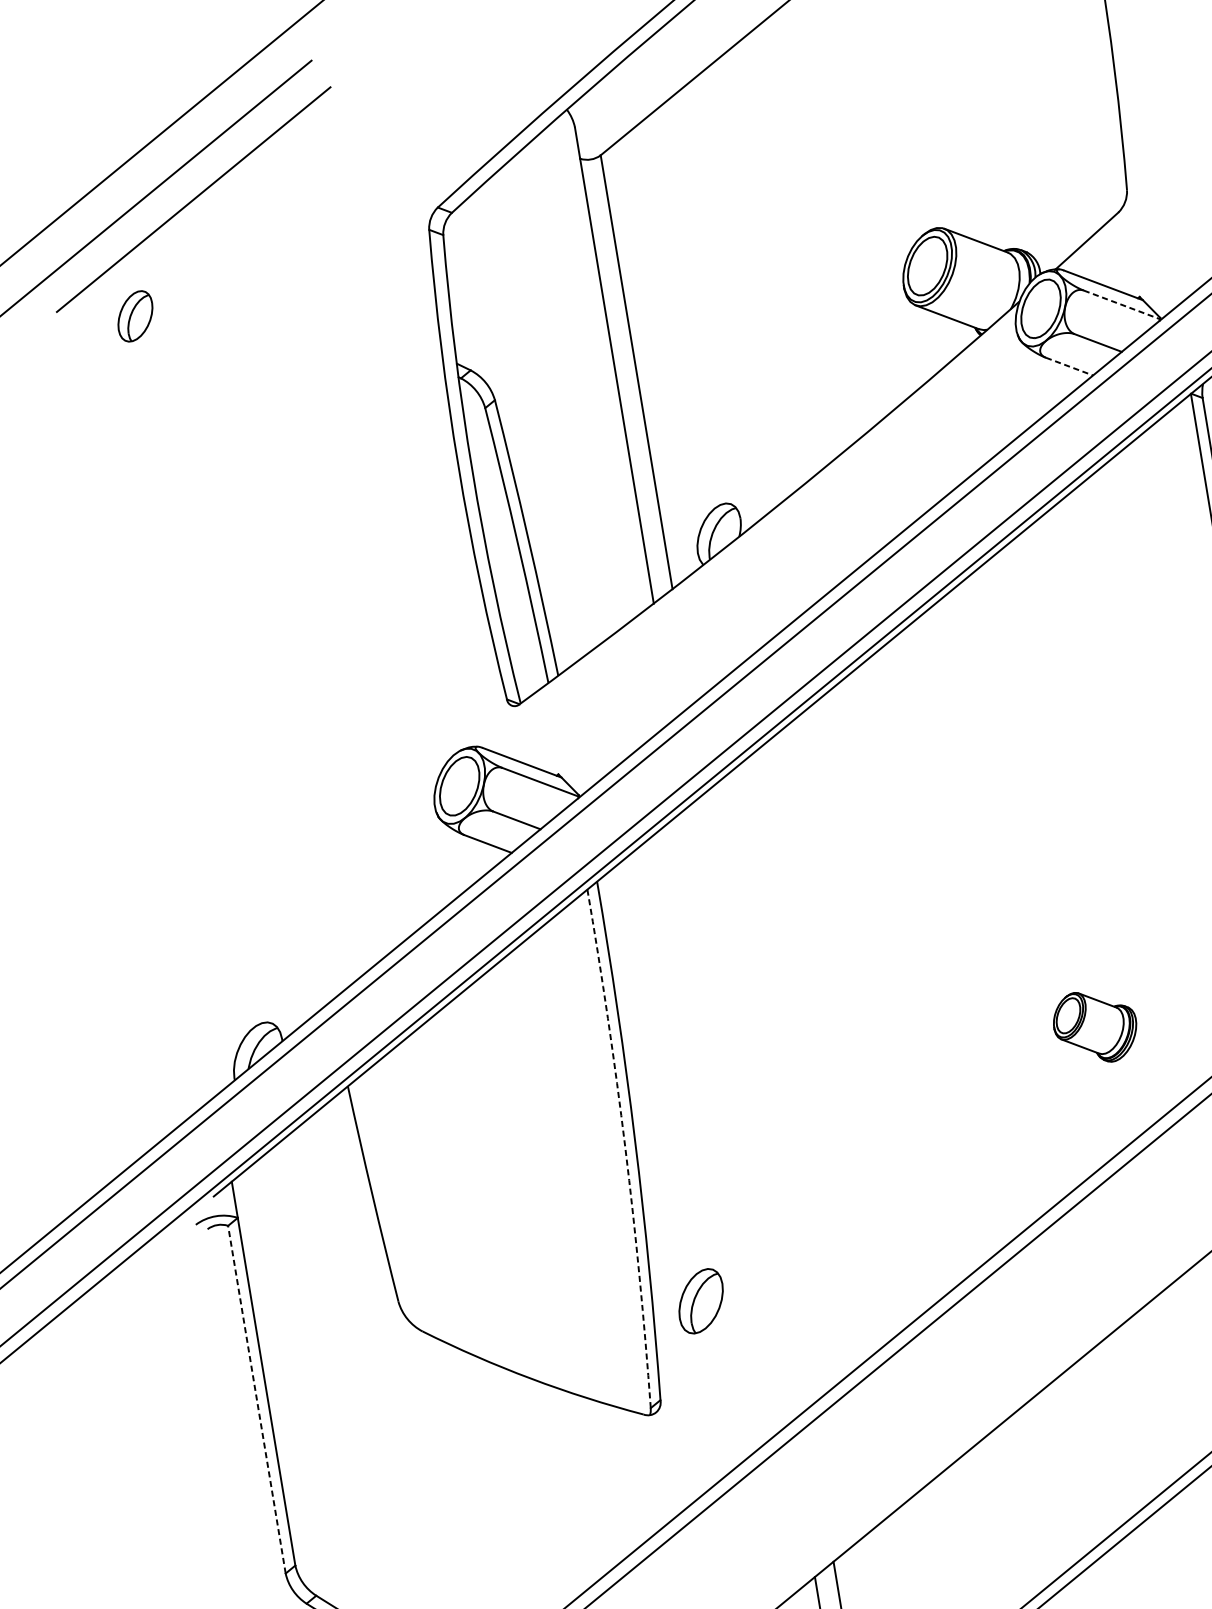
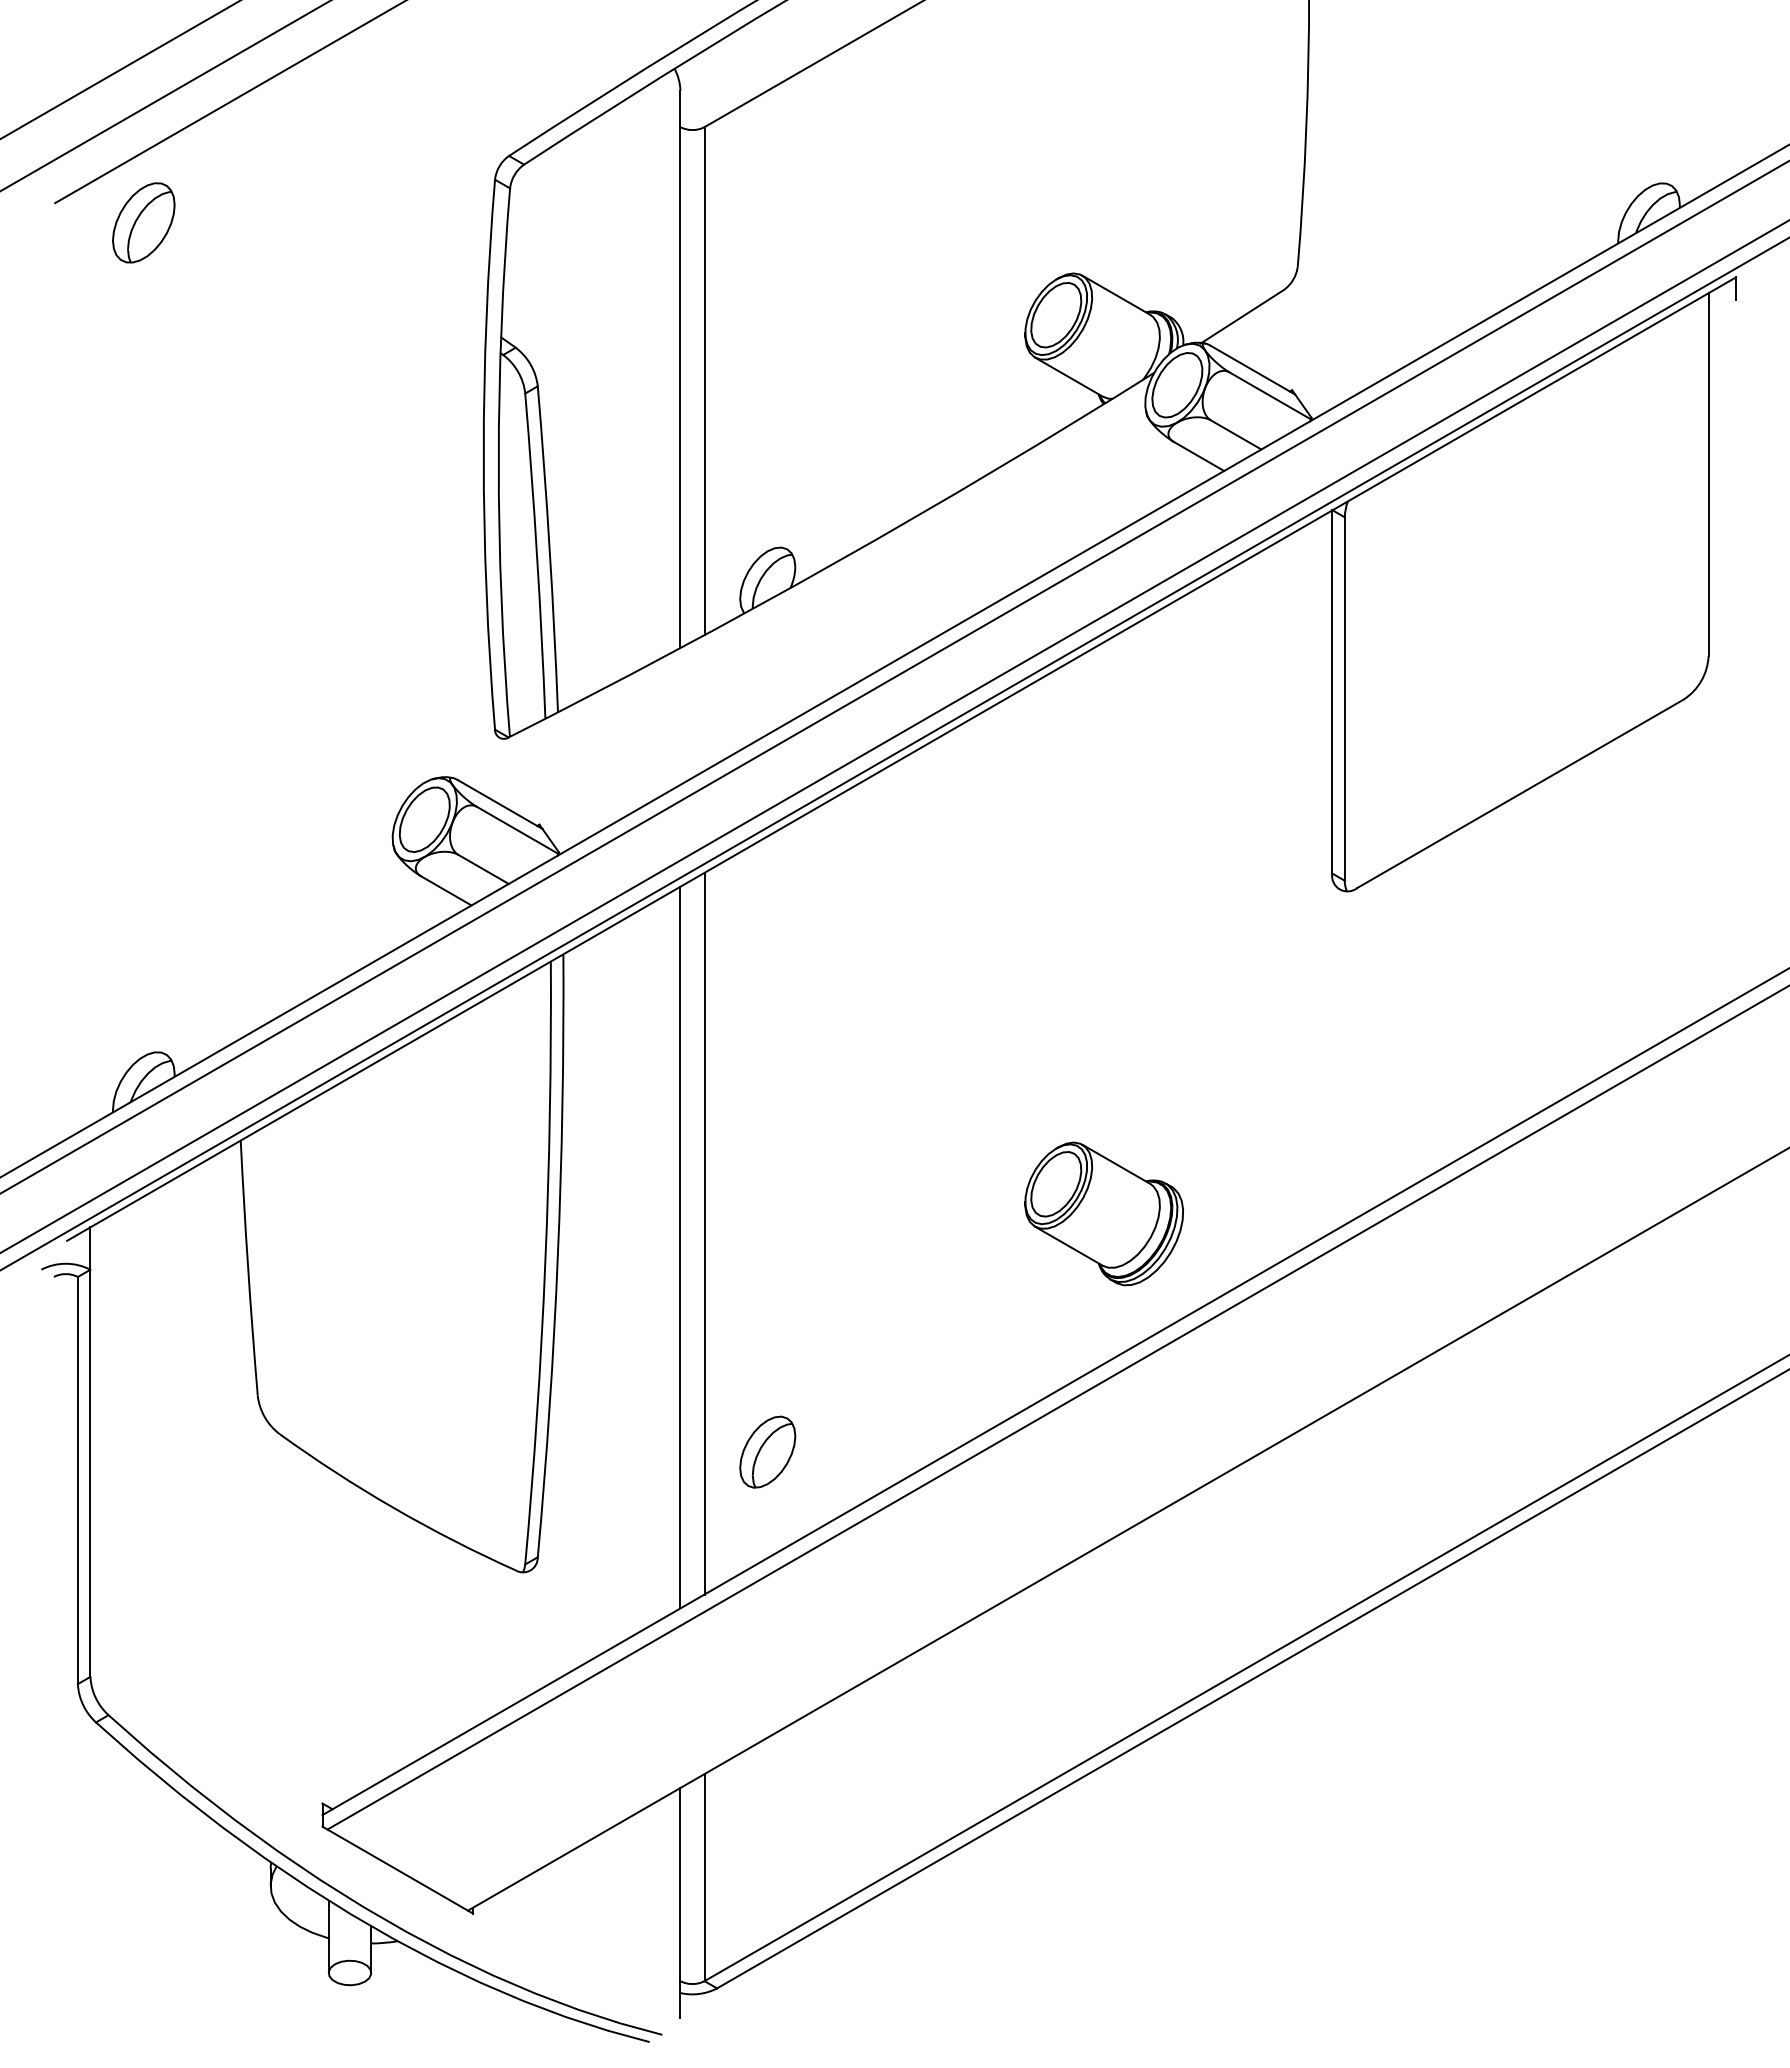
line: (1121, 304) -> (1270, 395), dashed -> solid
part: (135, 316) -> (143, 222), size x1.43
line: (1069, 366) -> (1199, 456), dashed -> solid
part: (1094, 1026) -> (1103, 1213), size x1.67
line: (757, 1100) -> (704, 1233), added
line: (738, 1115) -> (680, 1247), added
arc: (625, 1148) -> (545, 1263), dashed -> solid
part: (700, 1300) -> (767, 1451), moved
line: (256, 1399) -> (77, 1480), dashed -> solid

